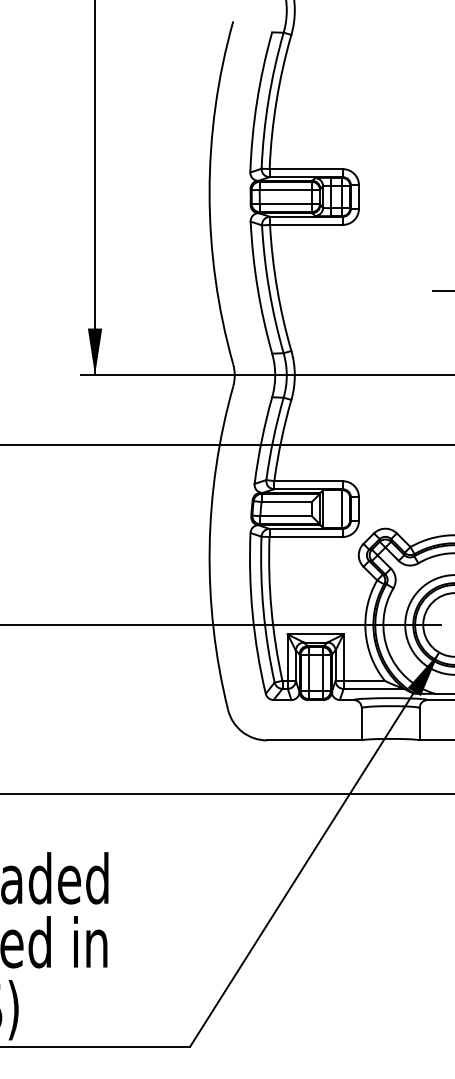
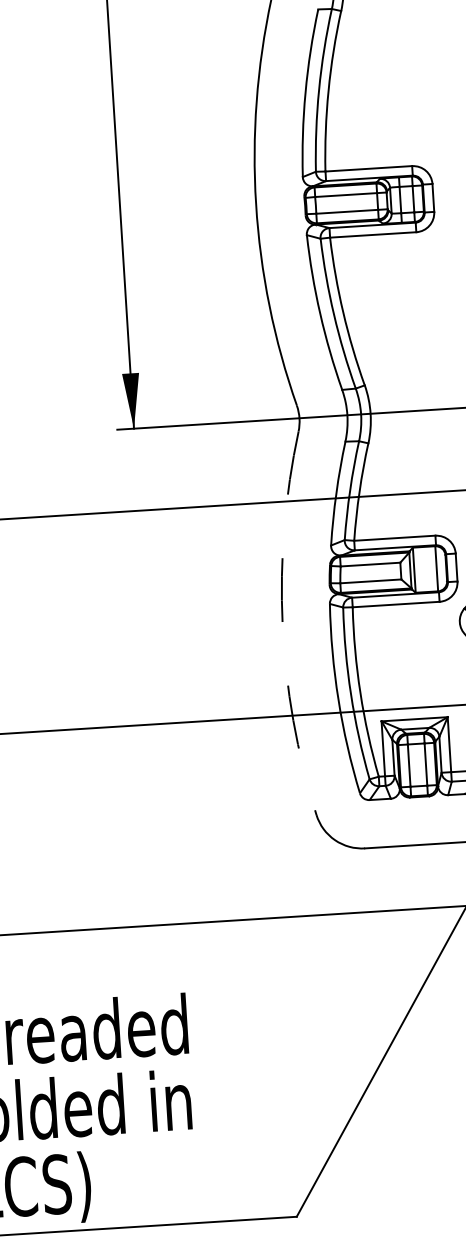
arc: (209, 547) -> (282, 624), solid -> dashed

